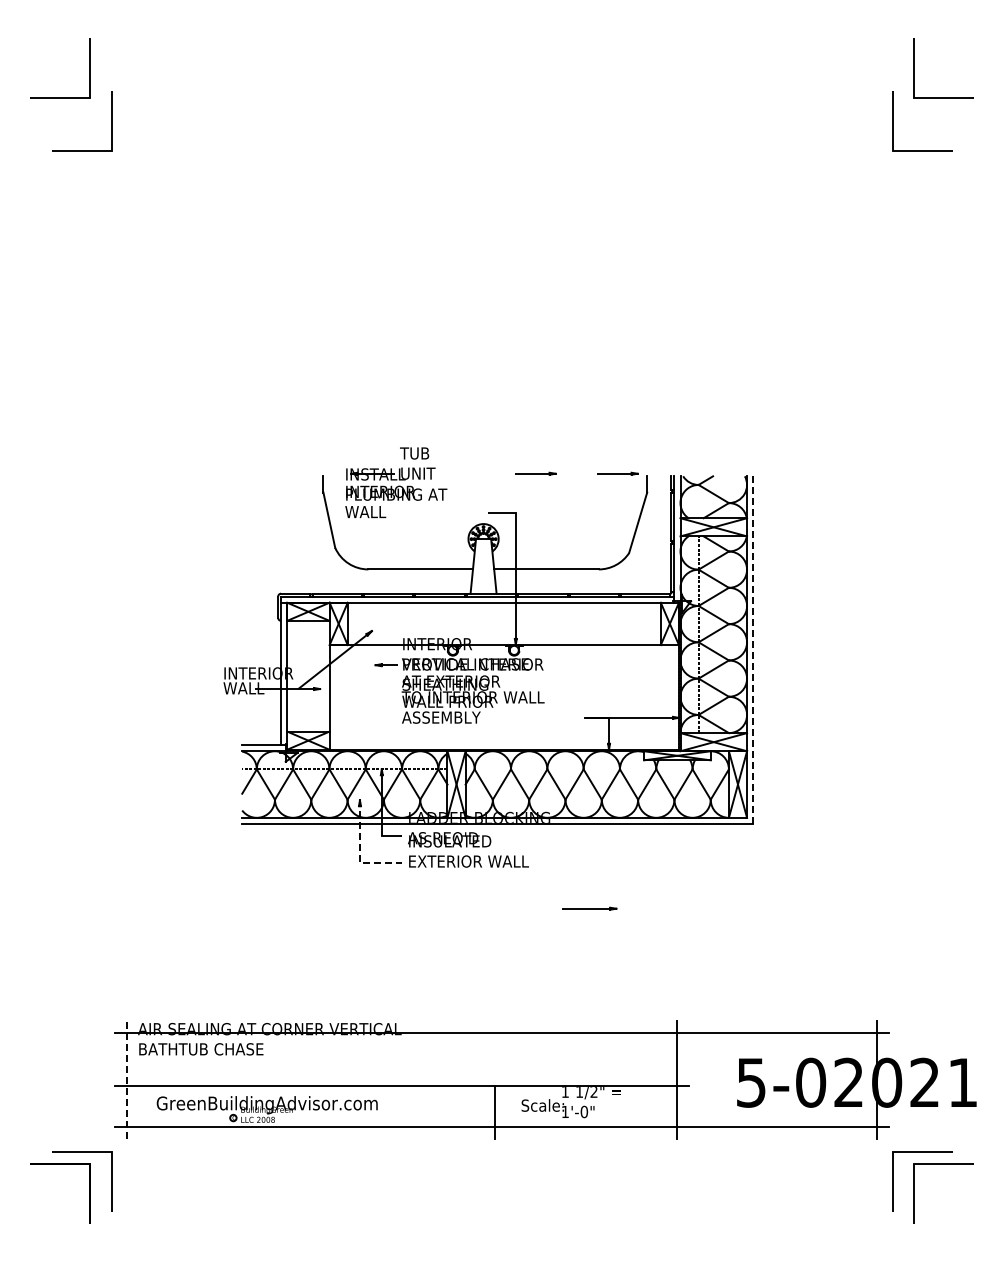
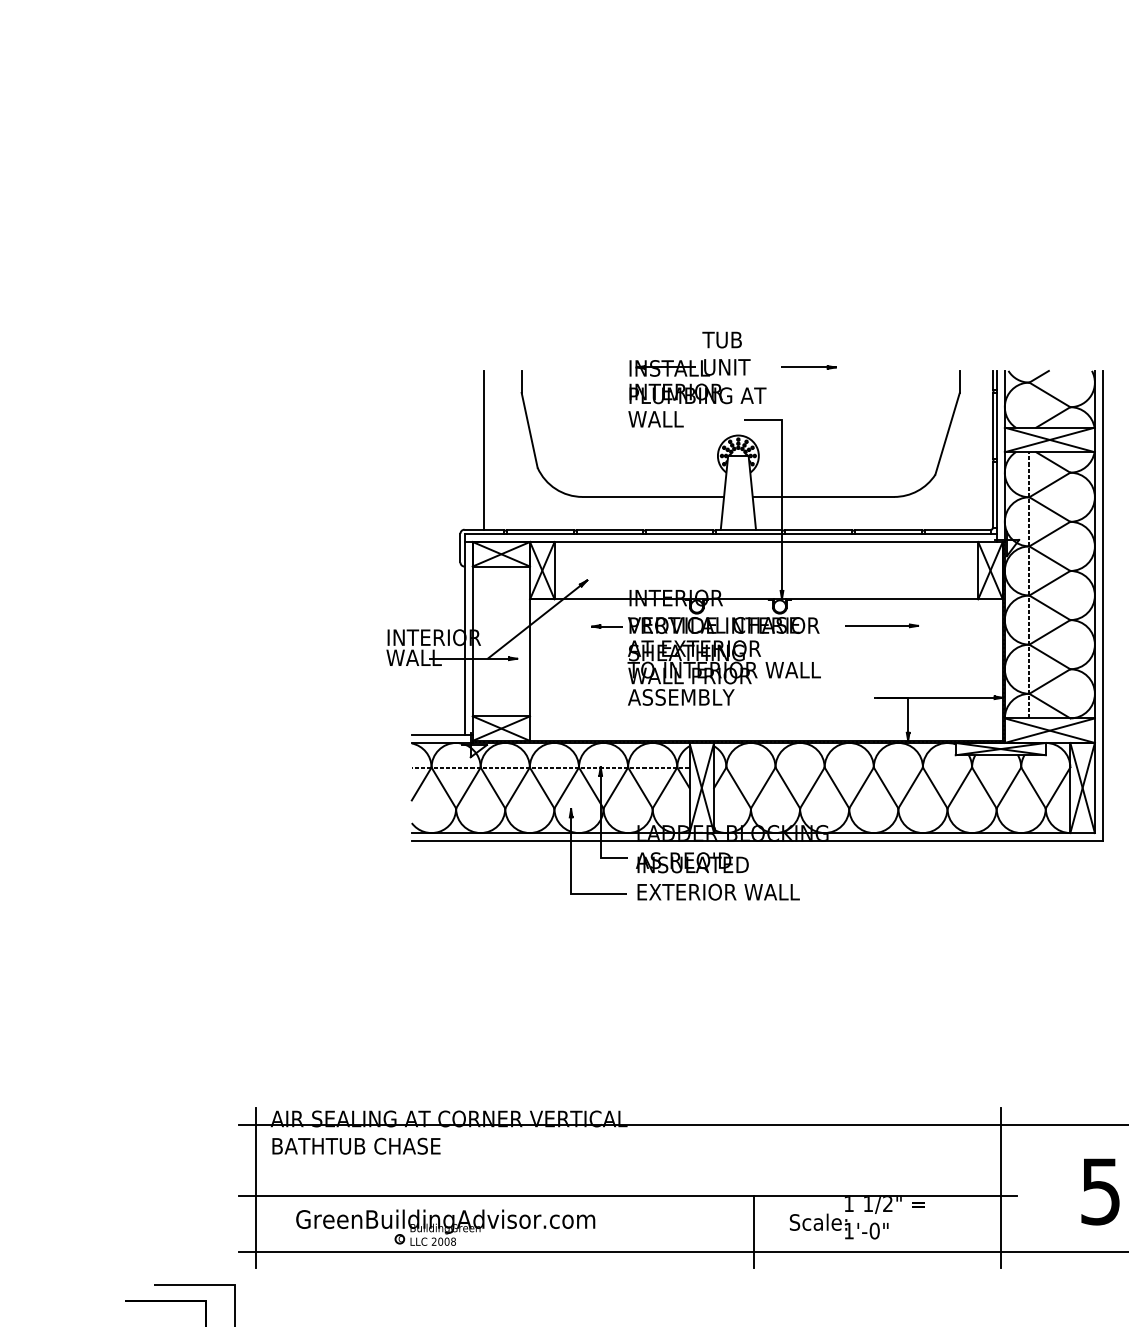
part: (617, 473) -> (919, 367), removed
part: (396, 482) -> (697, 379), moved
line: (295, 534) -> (483, 449), added
line: (753, 650) -> (1103, 606), dashed -> solid
line: (359, 852) -> (570, 879), dashed -> solid
part: (589, 908) -> (881, 625), moved
line: (126, 1079) -> (255, 1187), dashed -> solid

